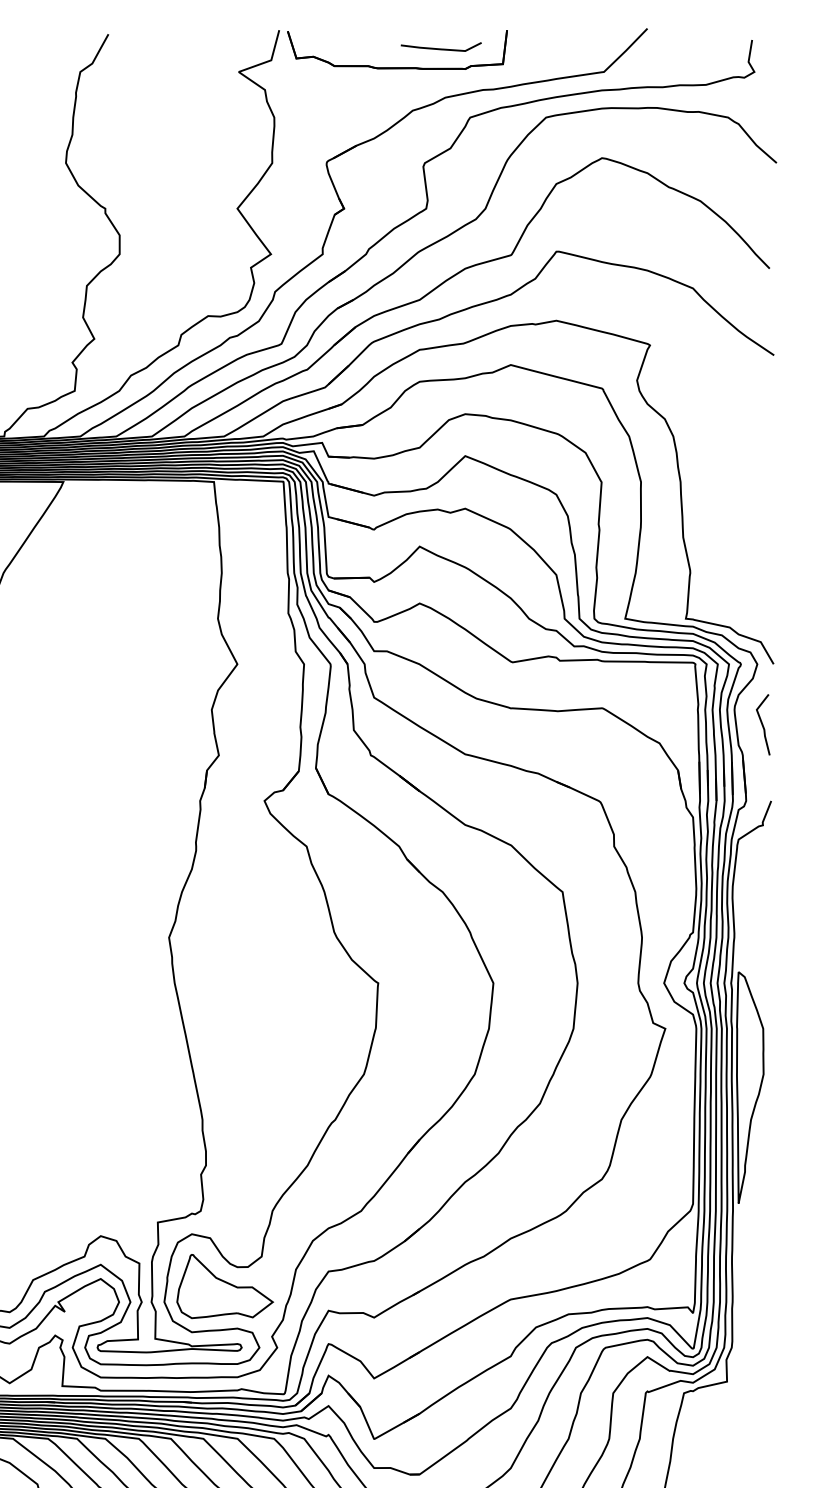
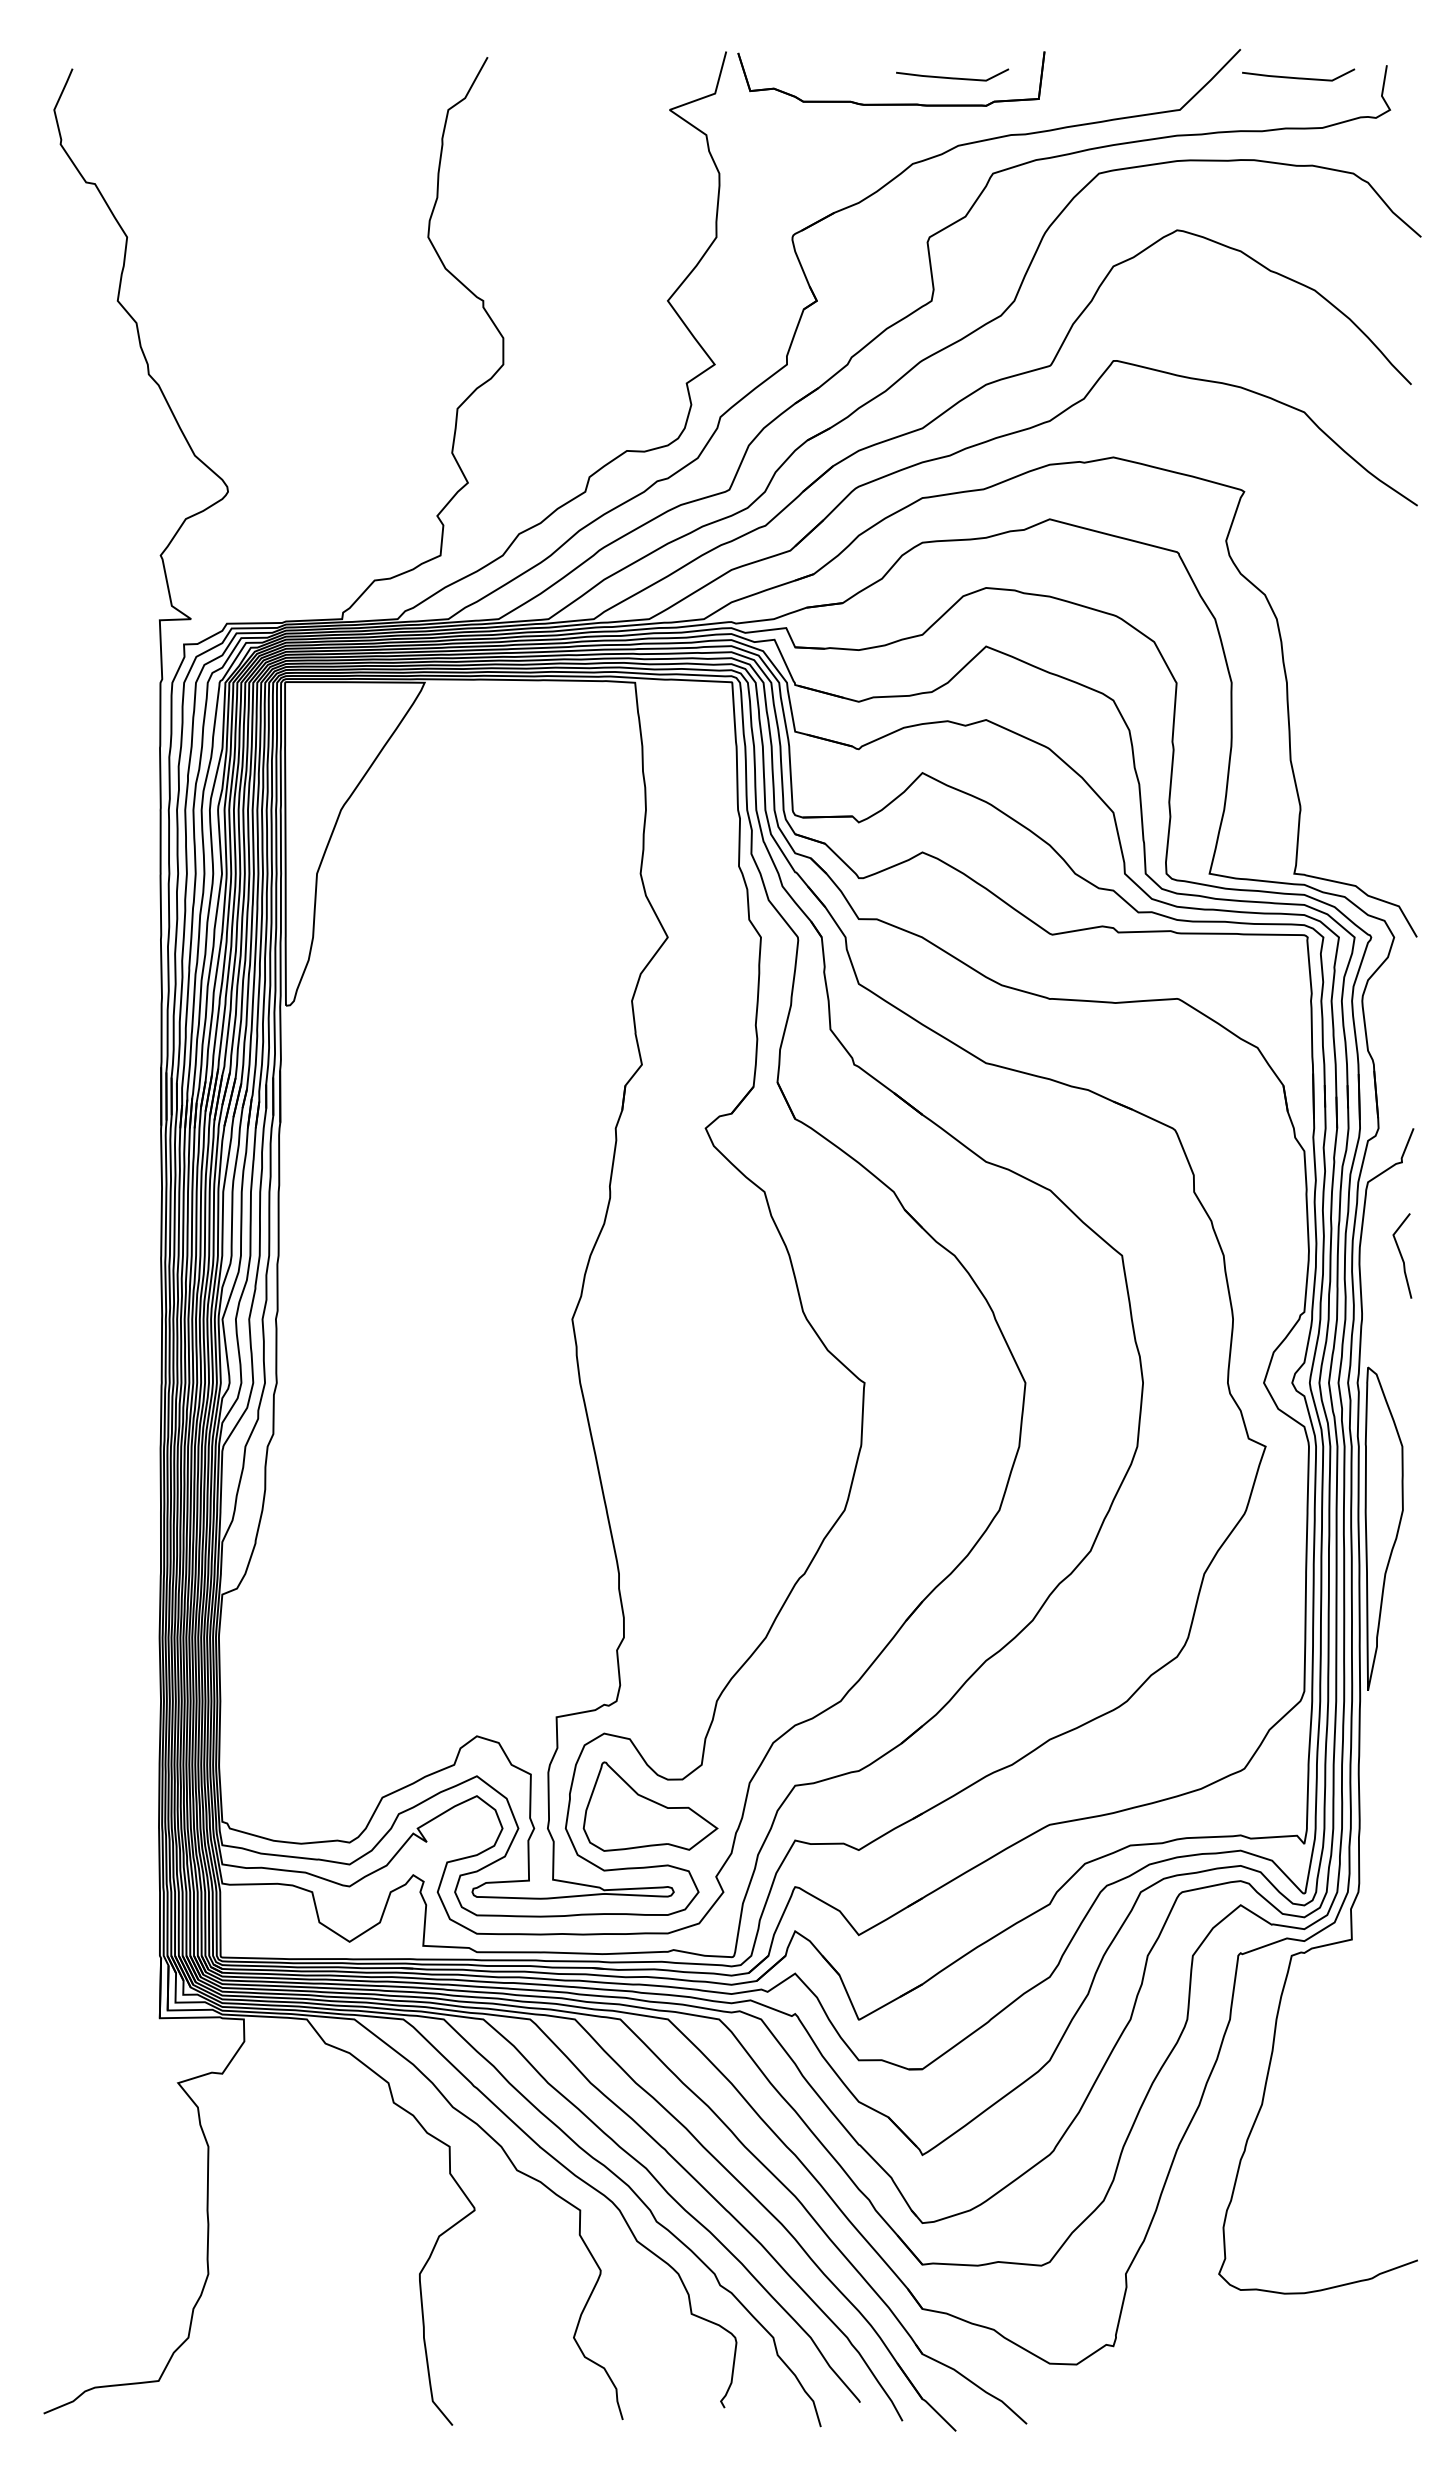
curve: (688, 48) -> (1298, 77), added
line: (763, 724) -> (1402, 1255), moved

